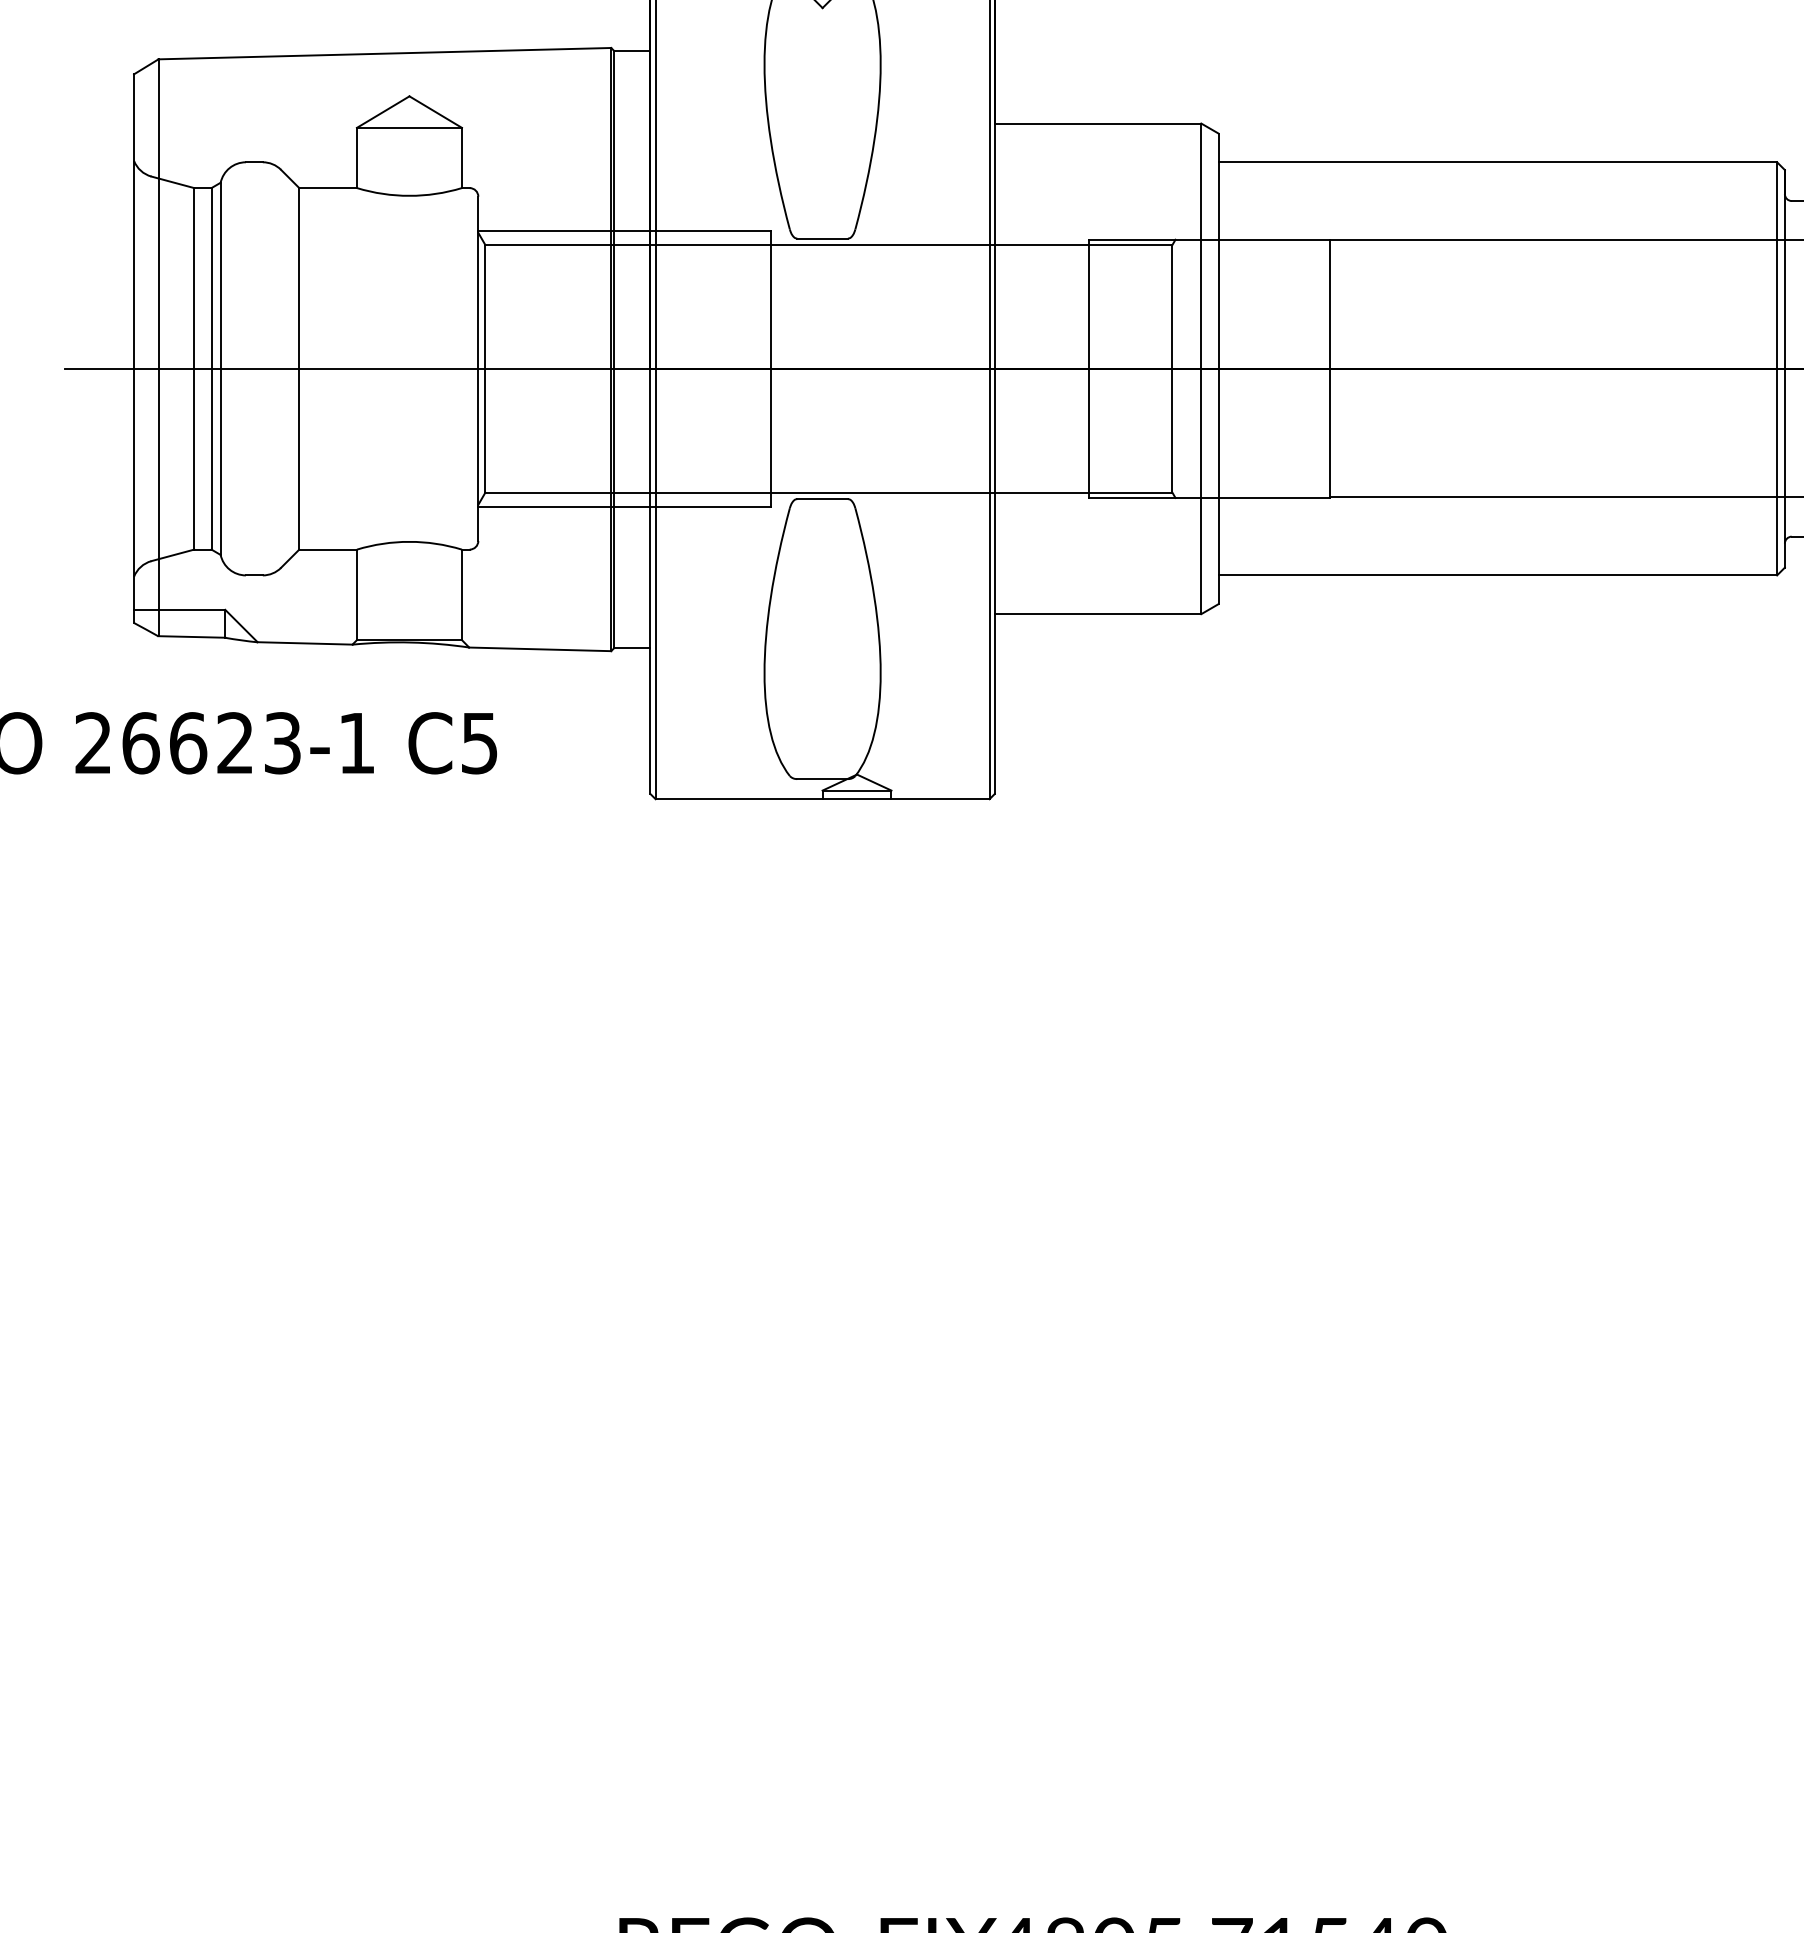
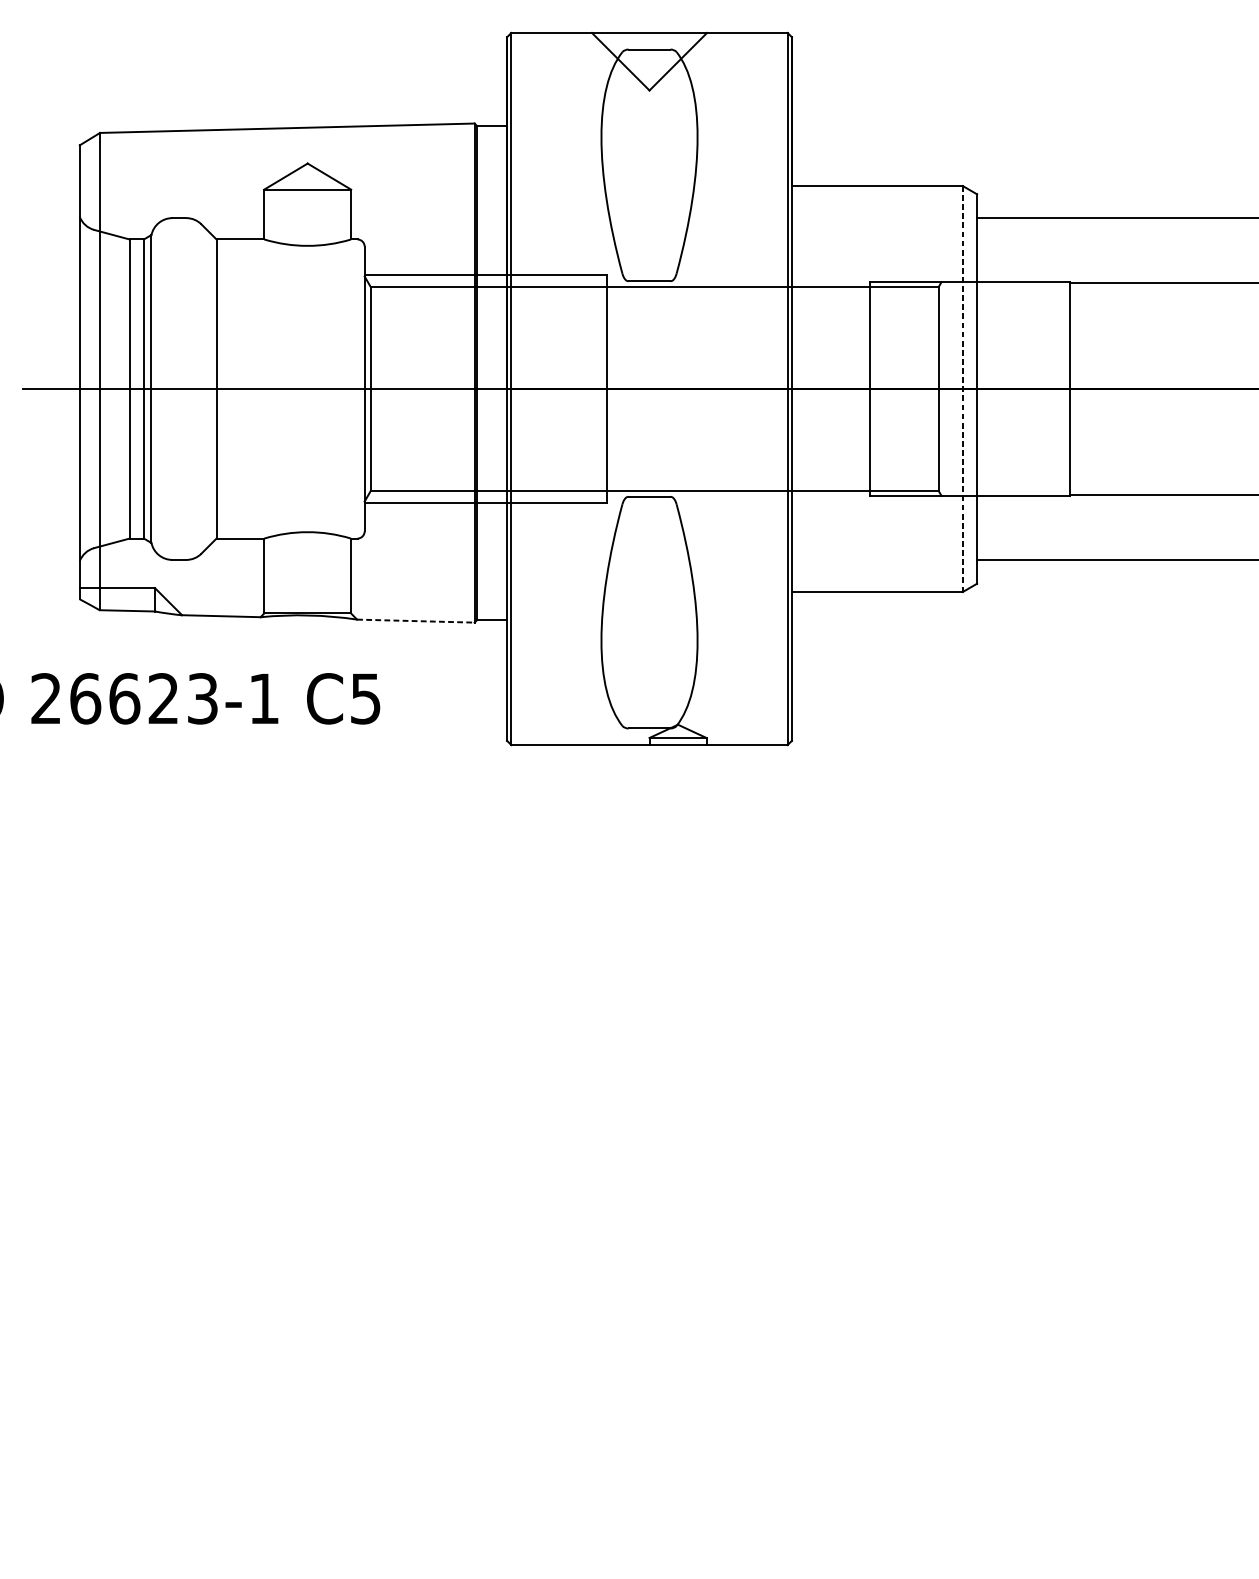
line: (1201, 369) -> (963, 389), solid -> dashed
line: (540, 649) -> (416, 621), solid -> dashed

